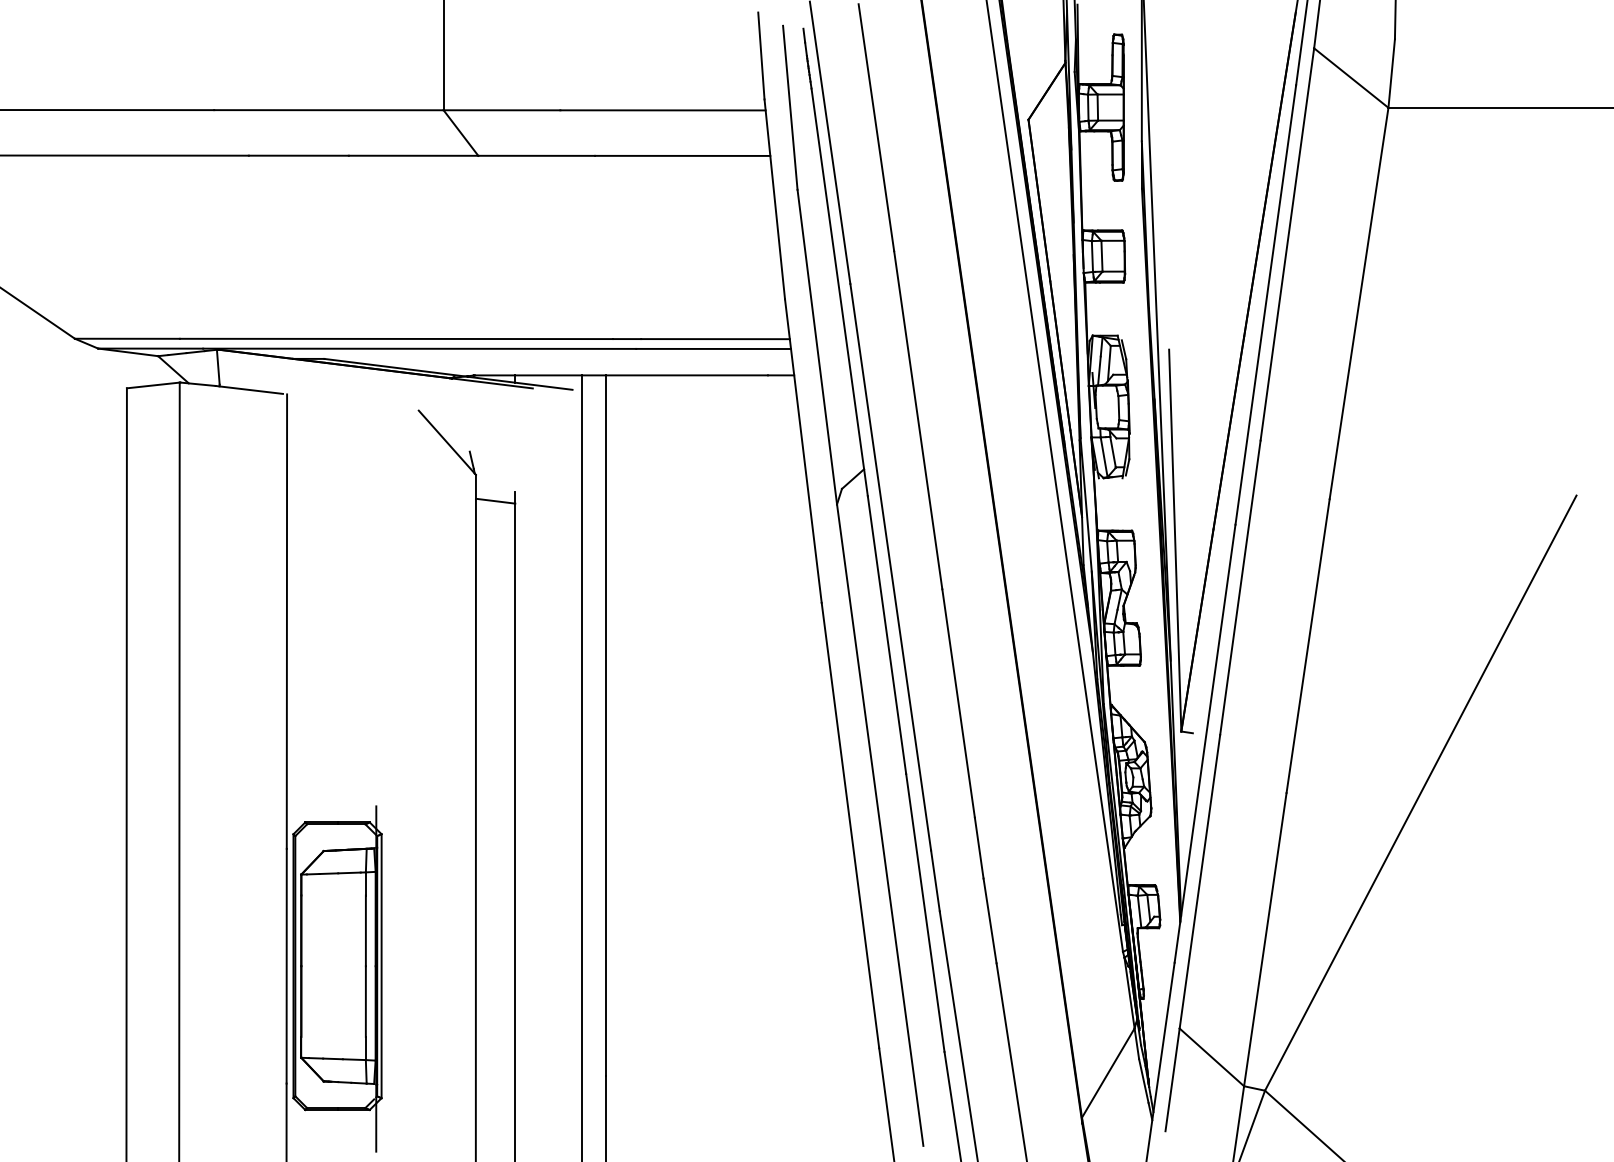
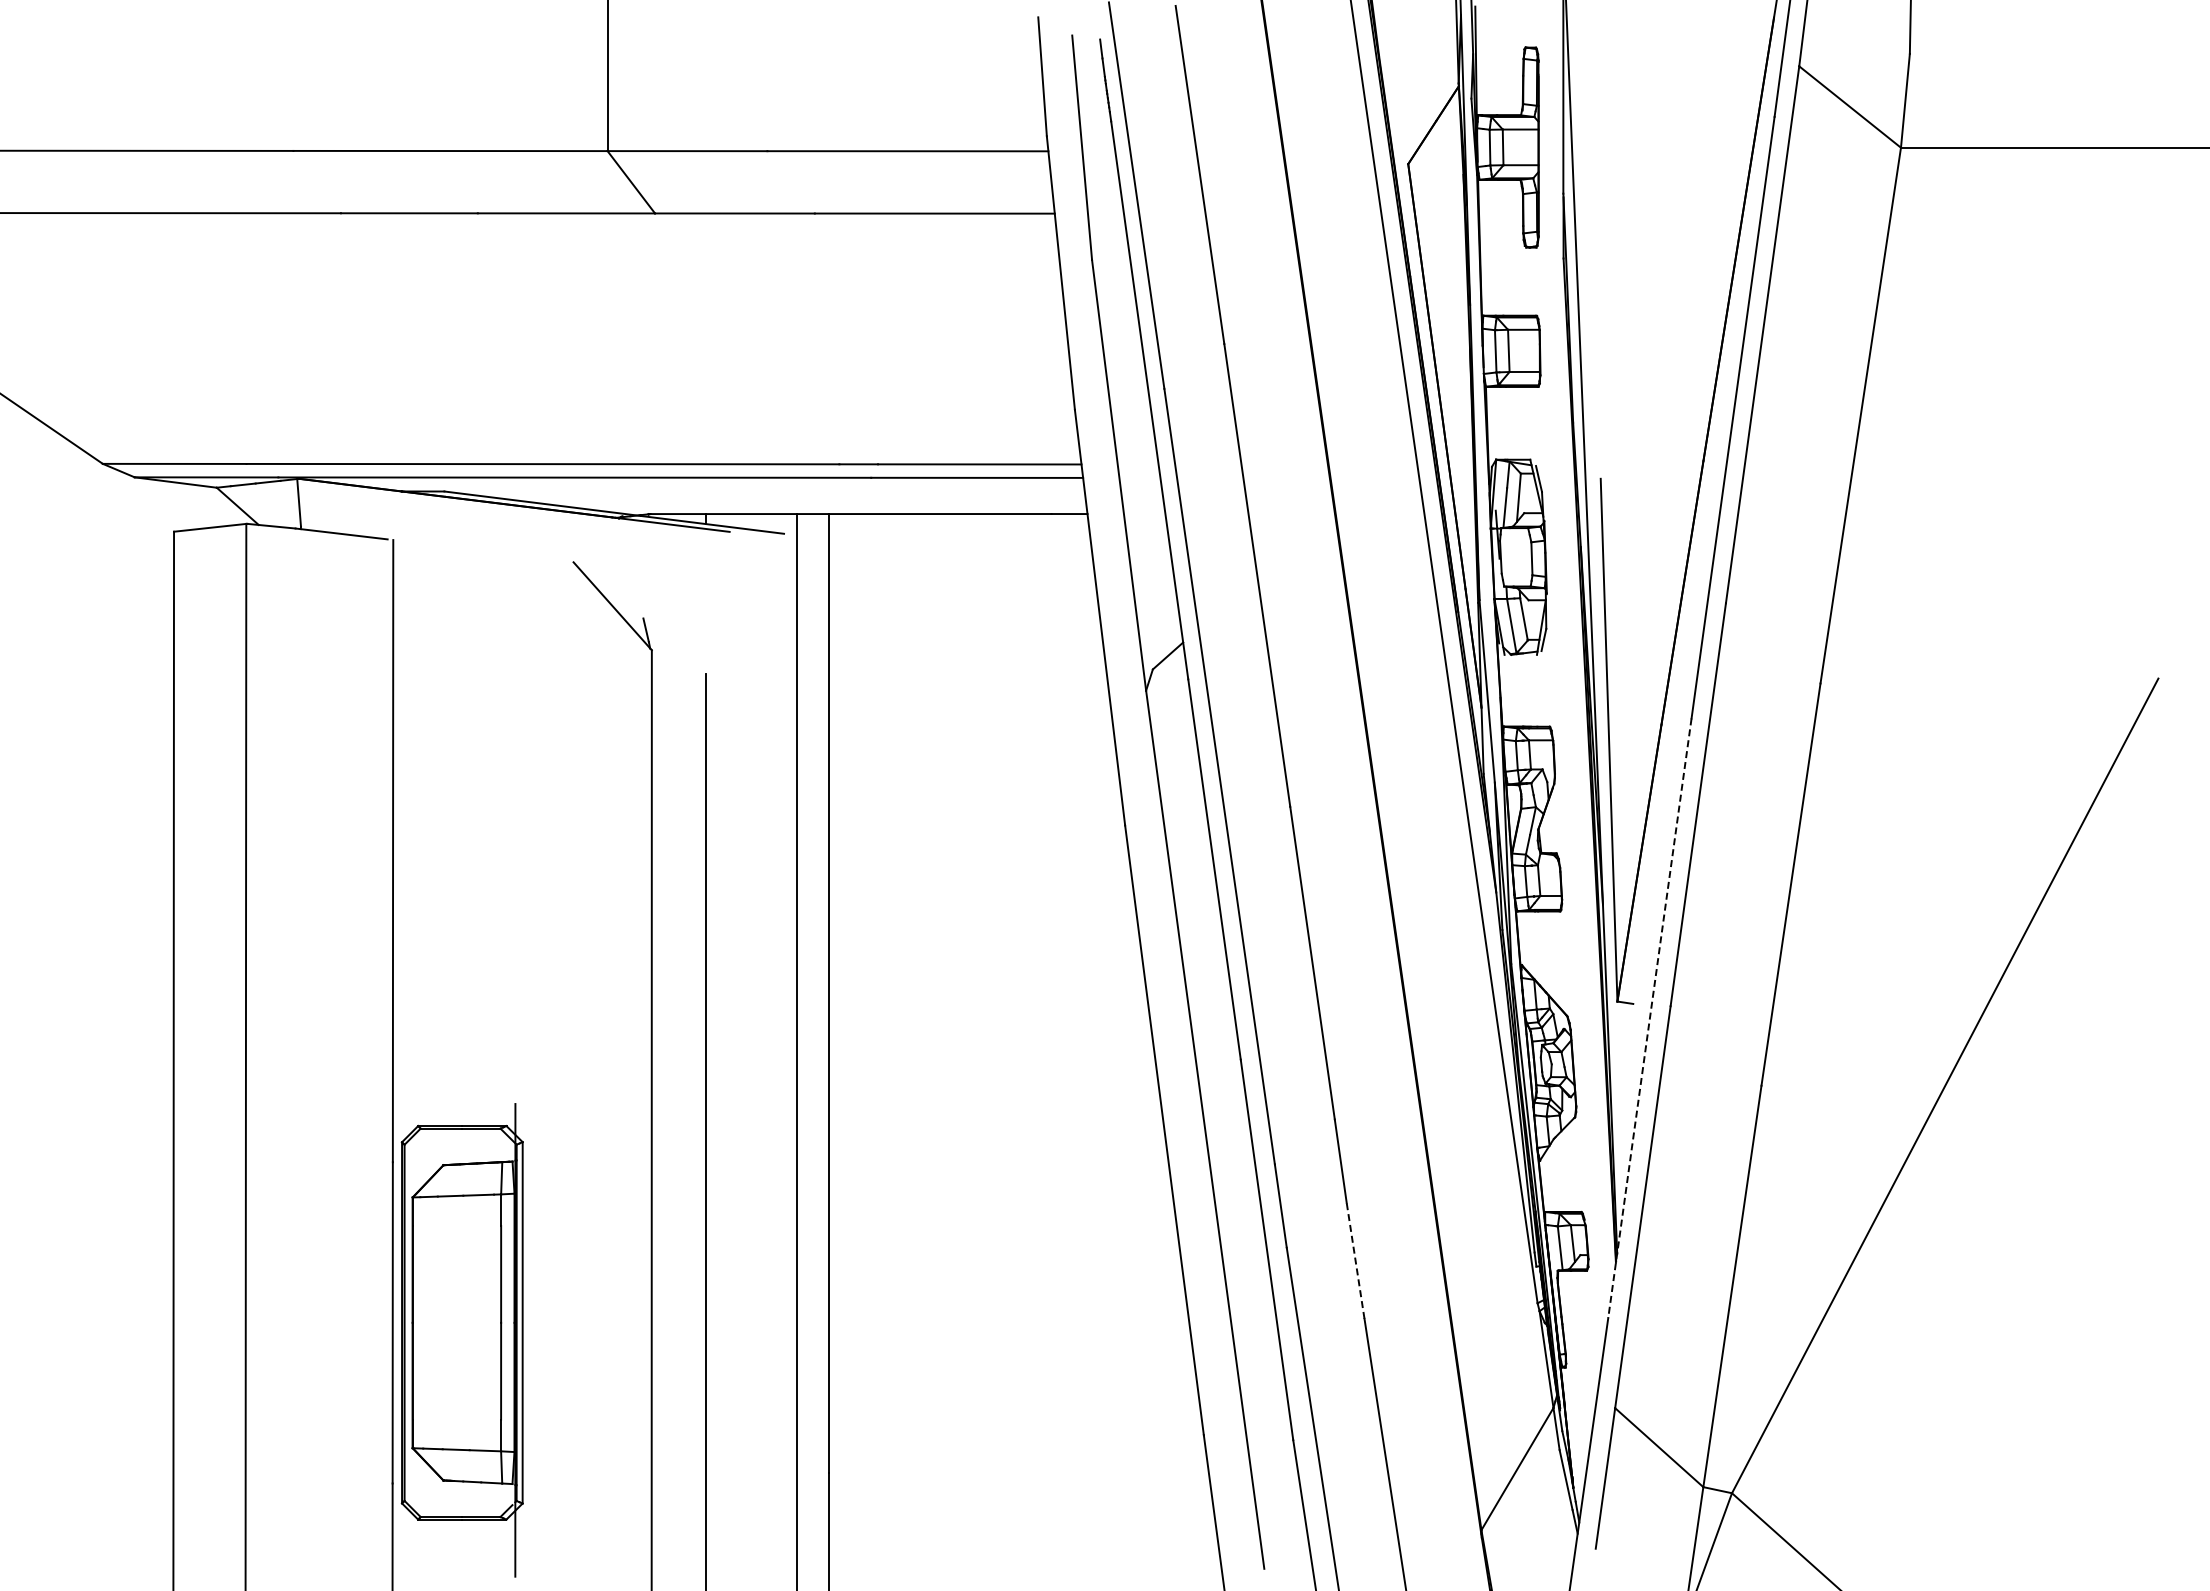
line: (495, 500) -> (678, 685), removed
line: (1204, 743) -> (1649, 1018), solid -> dashed
line: (989, 920) -> (1355, 1260), solid -> dashed

